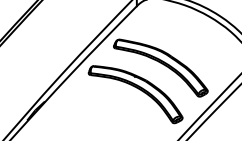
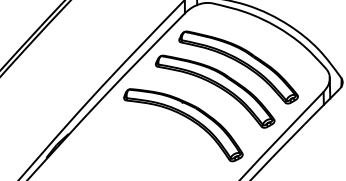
part: (179, 48) -> (238, 67), added

